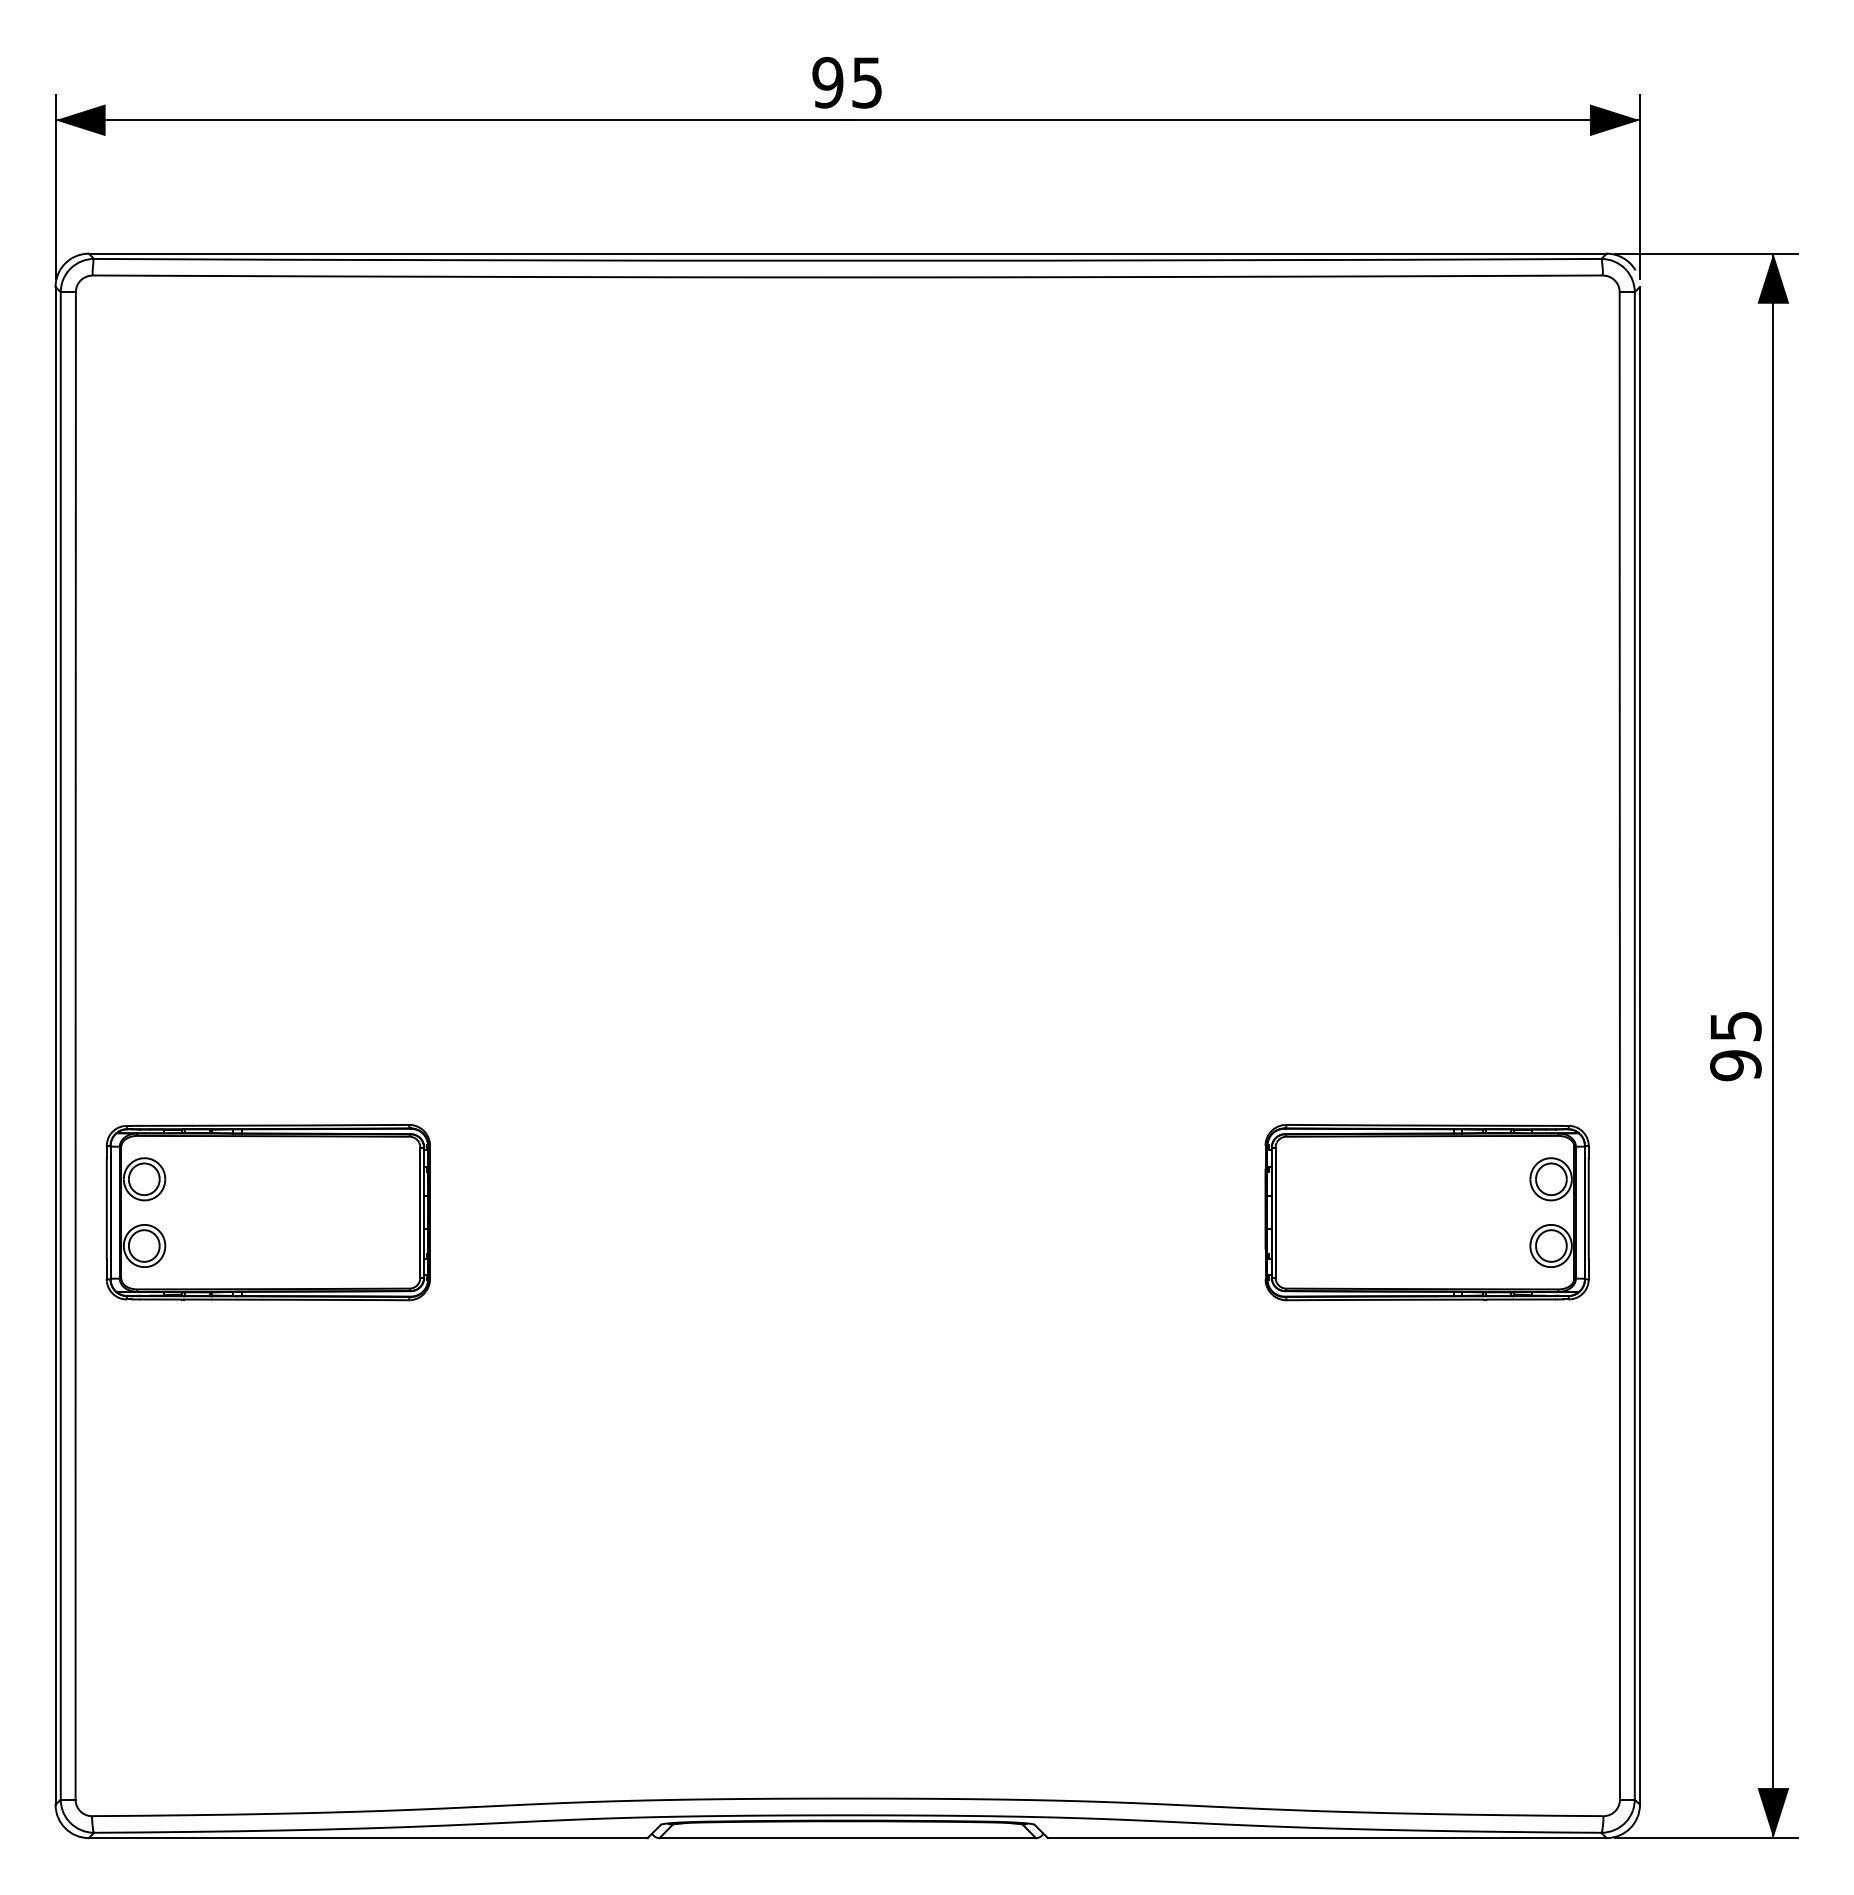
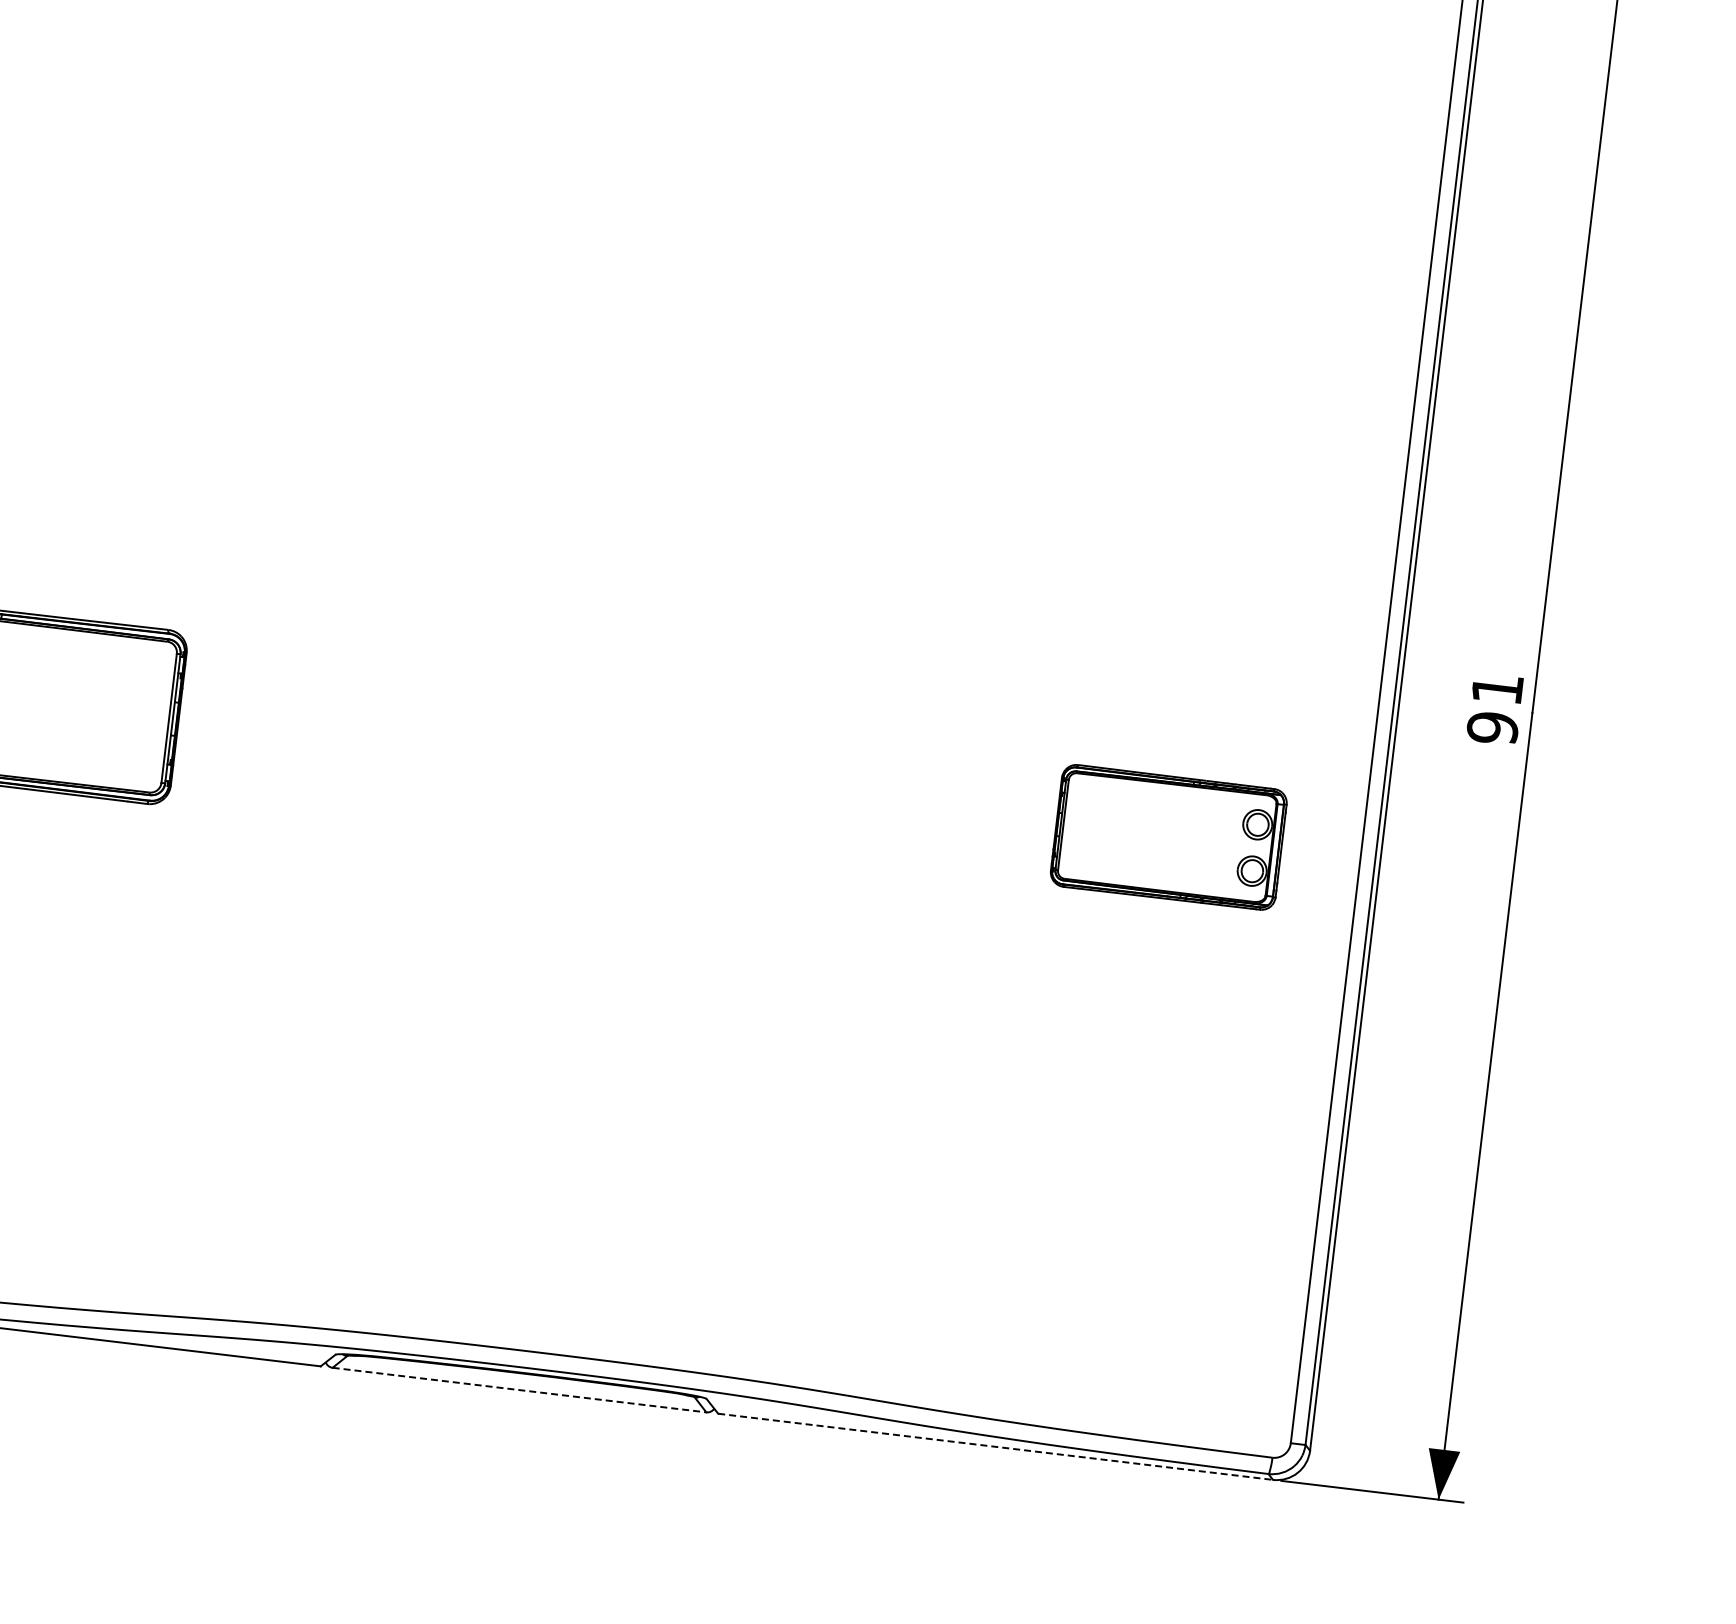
text: (1735, 1026) -> (1497, 689), 95 -> 91
part: (1426, 1212) -> (1168, 837), size x0.7
line: (848, 1838) -> (520, 1390), solid -> dashed
line: (1327, 1838) -> (995, 1447), solid -> dashed

